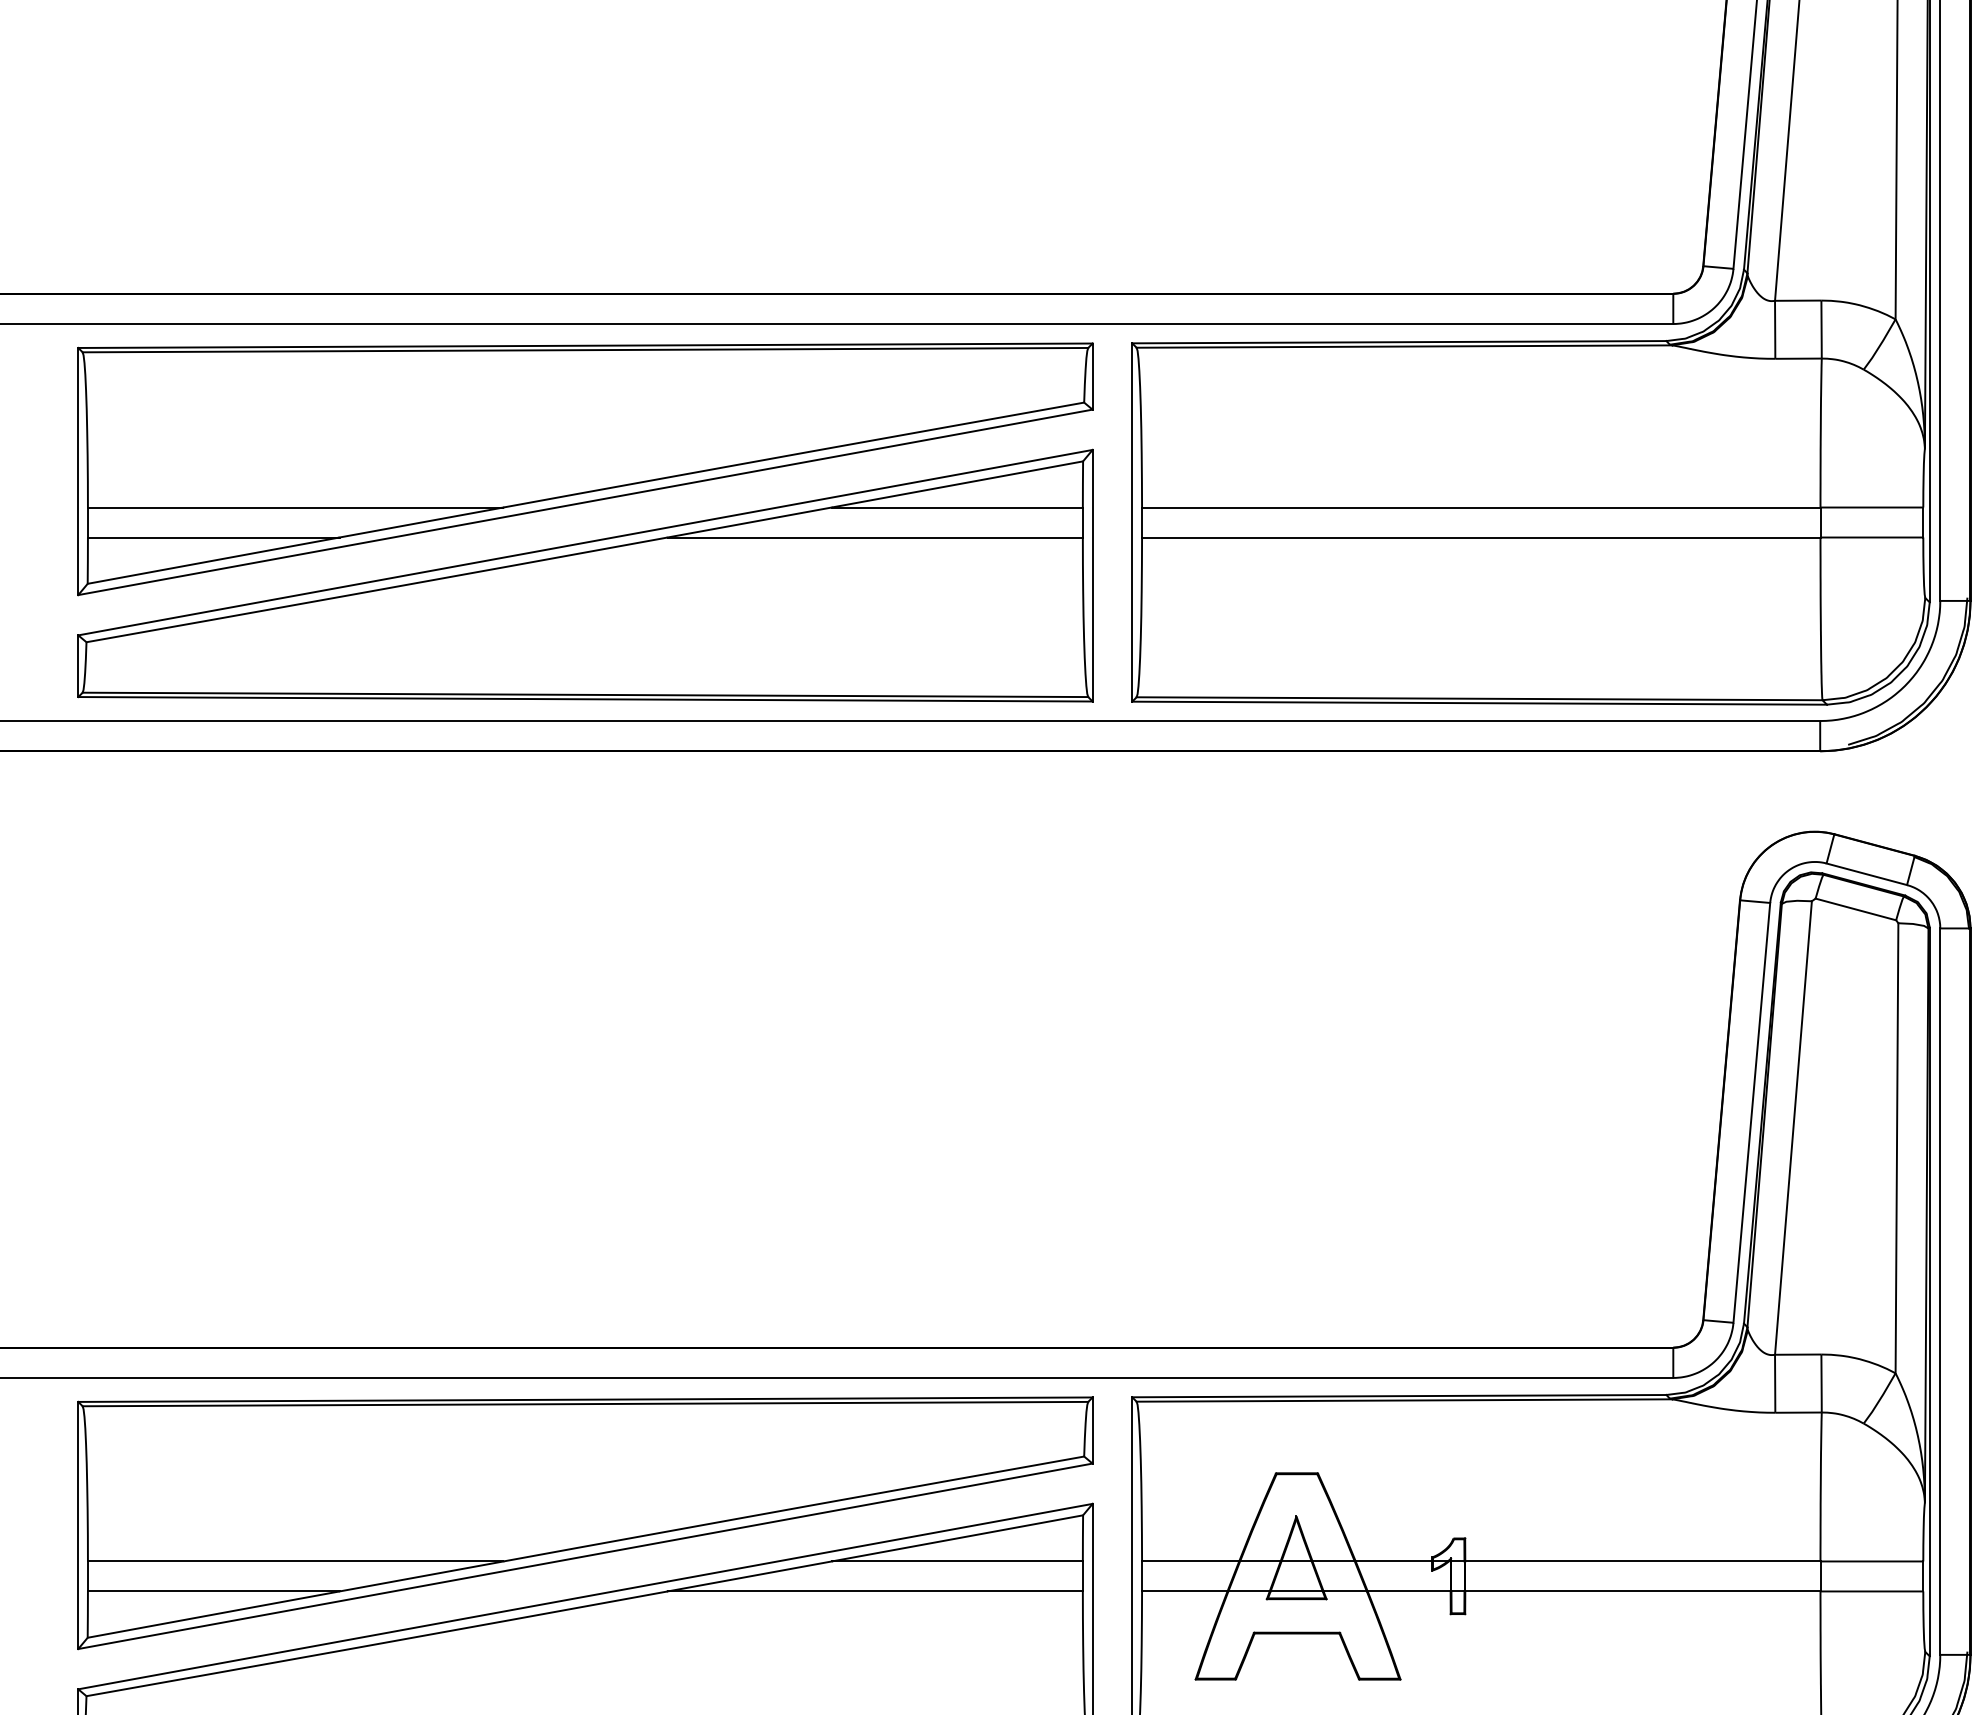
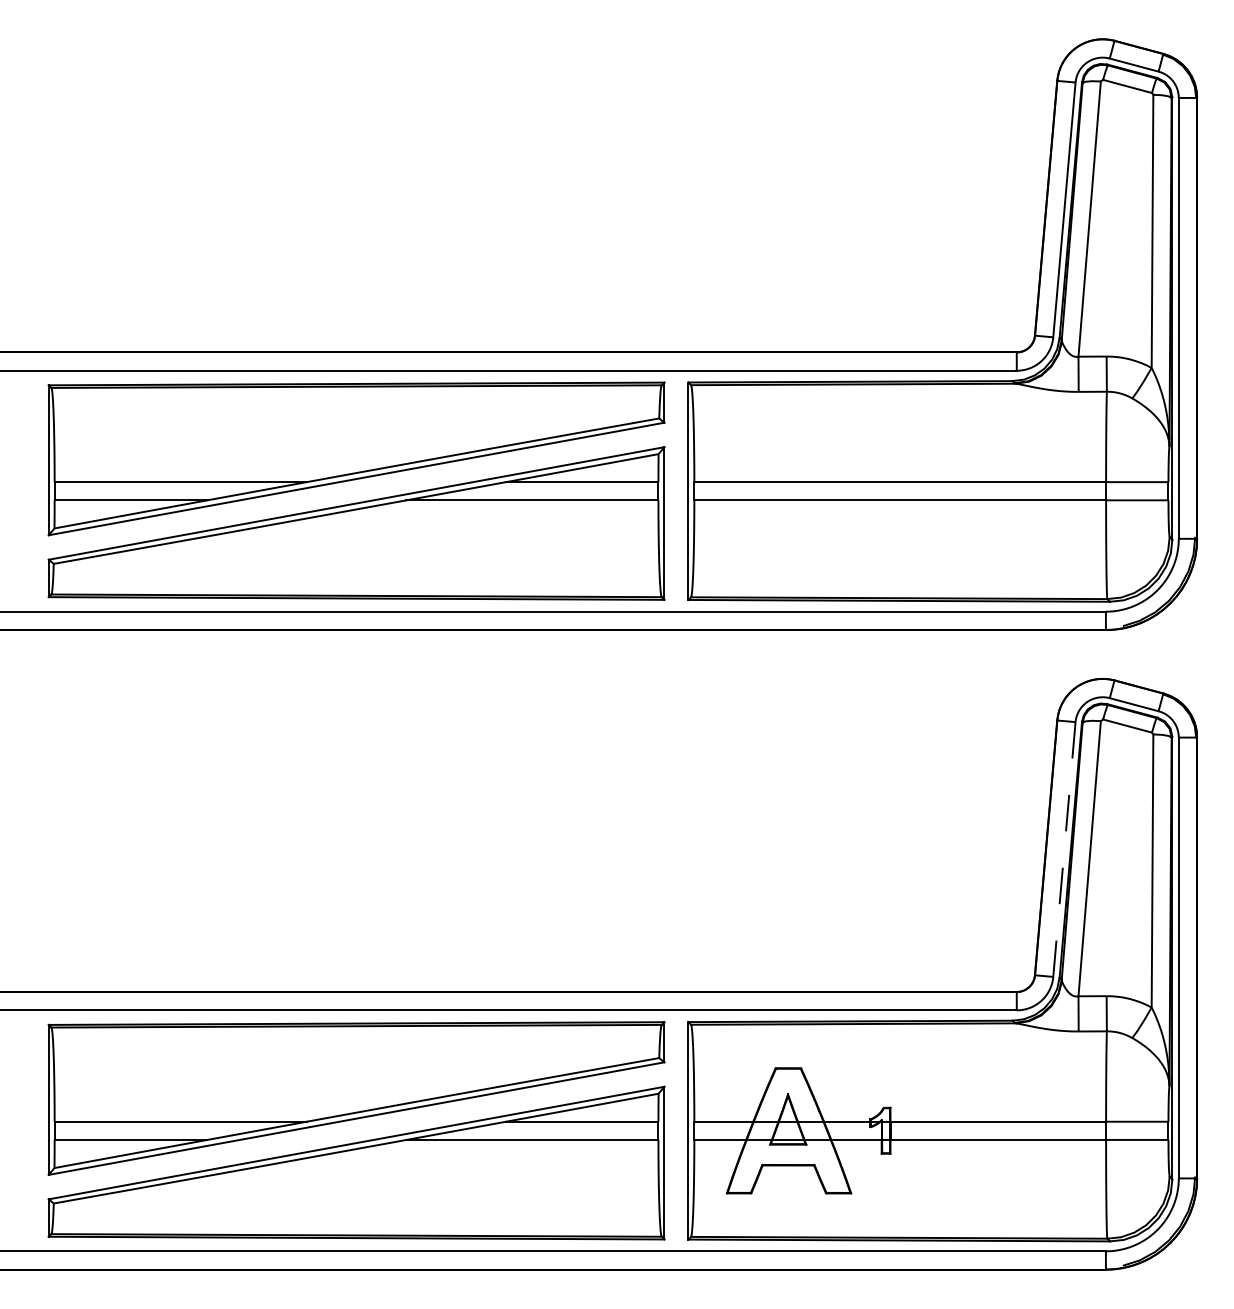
line: (1751, 1112) -> (1064, 849), solid -> dashed

